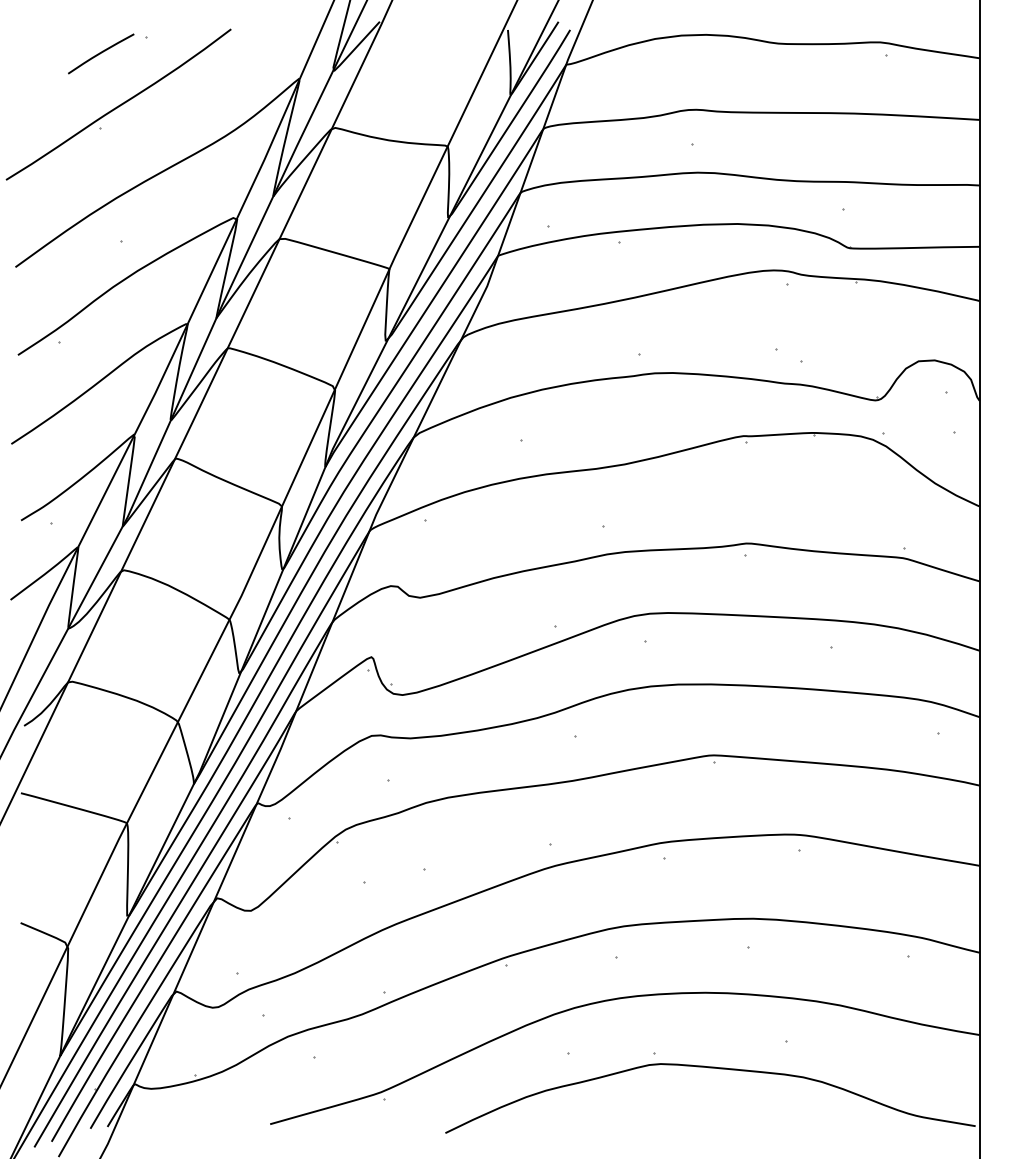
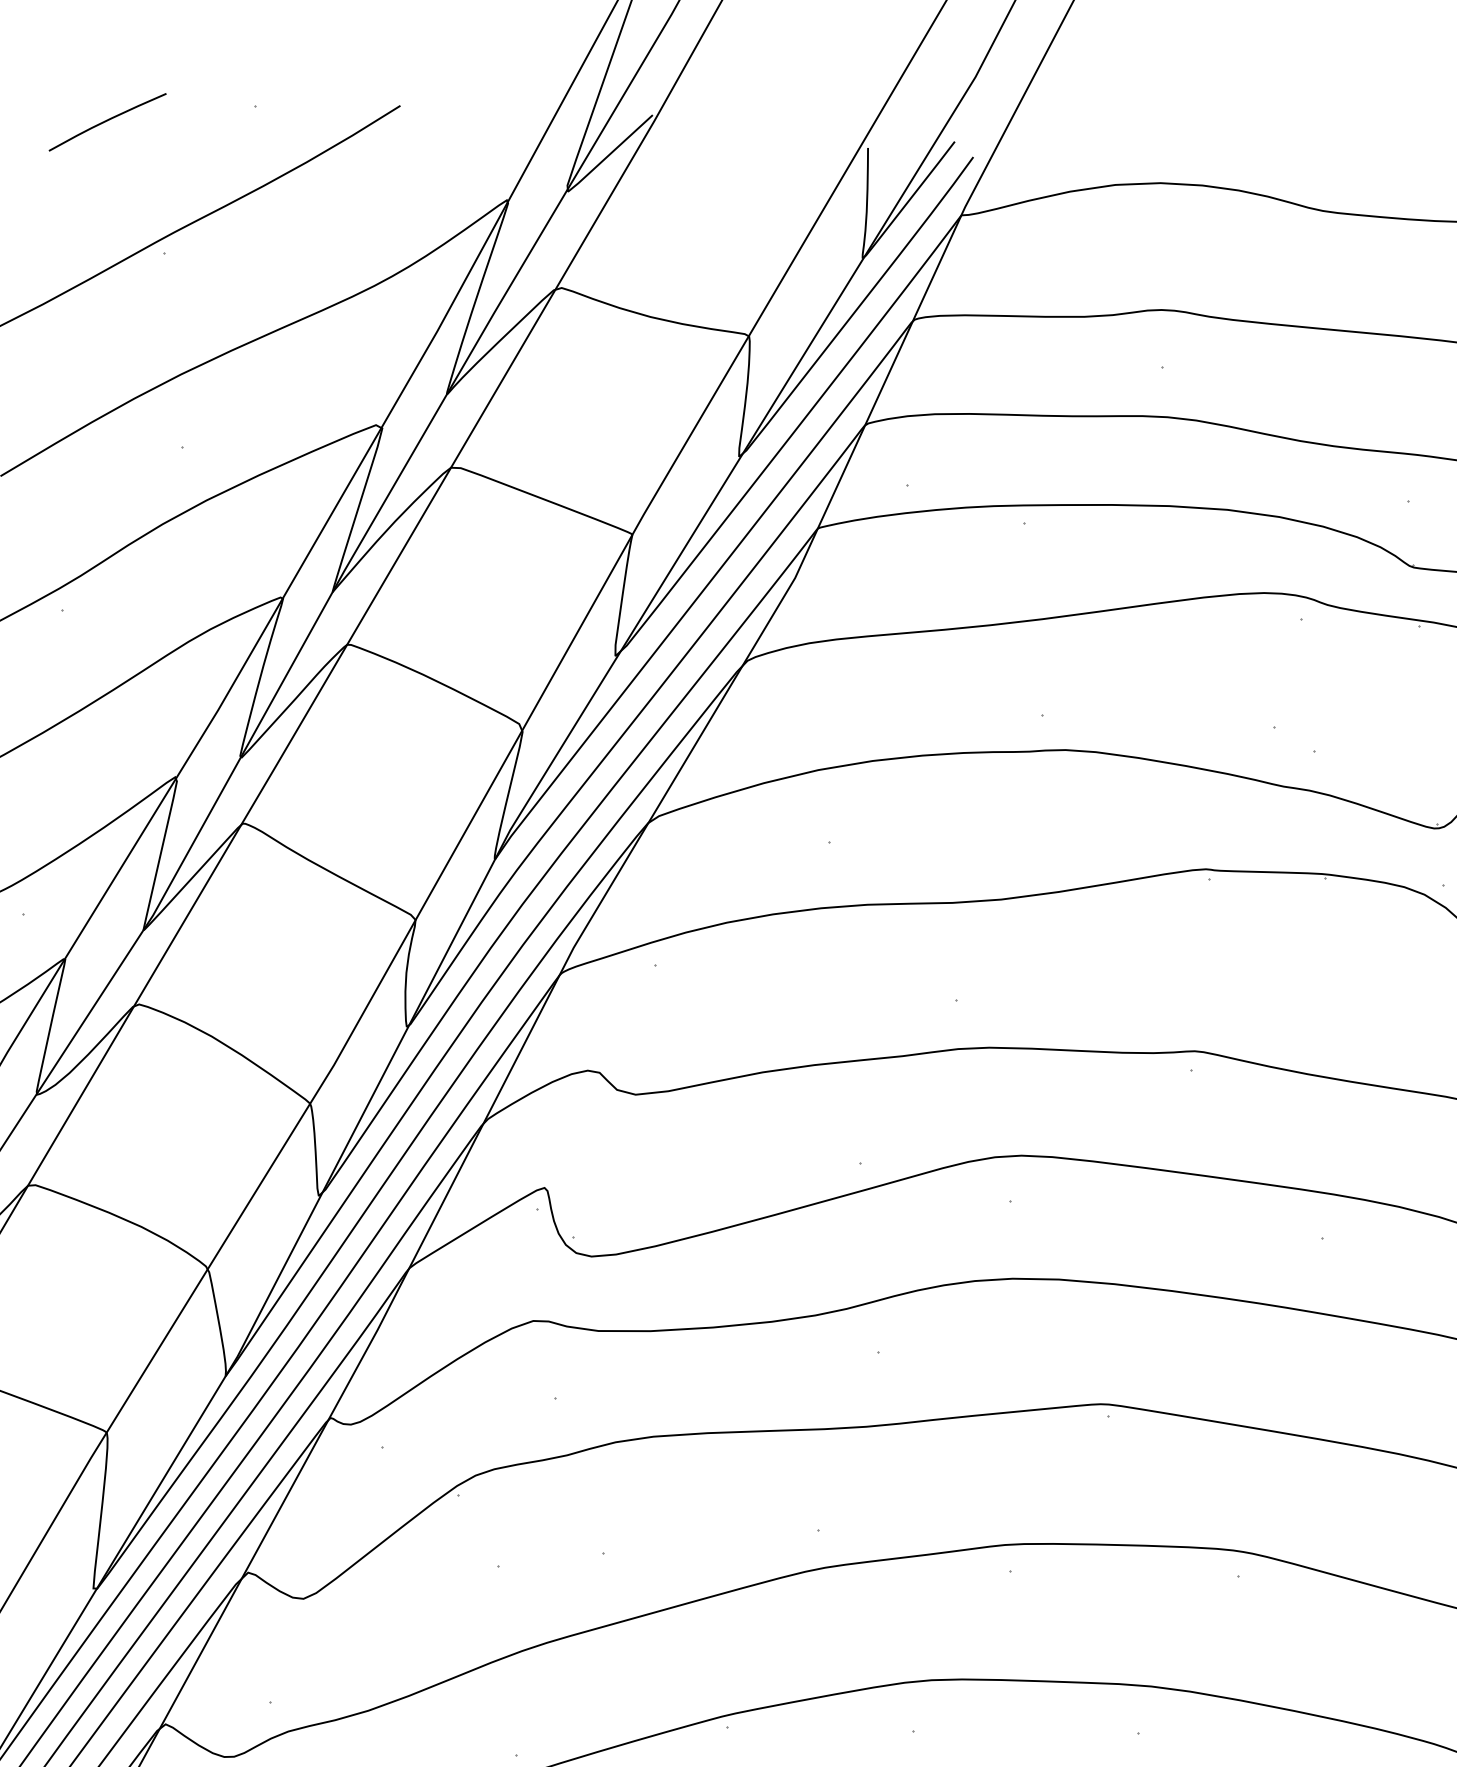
curve: (101, 53) -> (108, 121), moved

